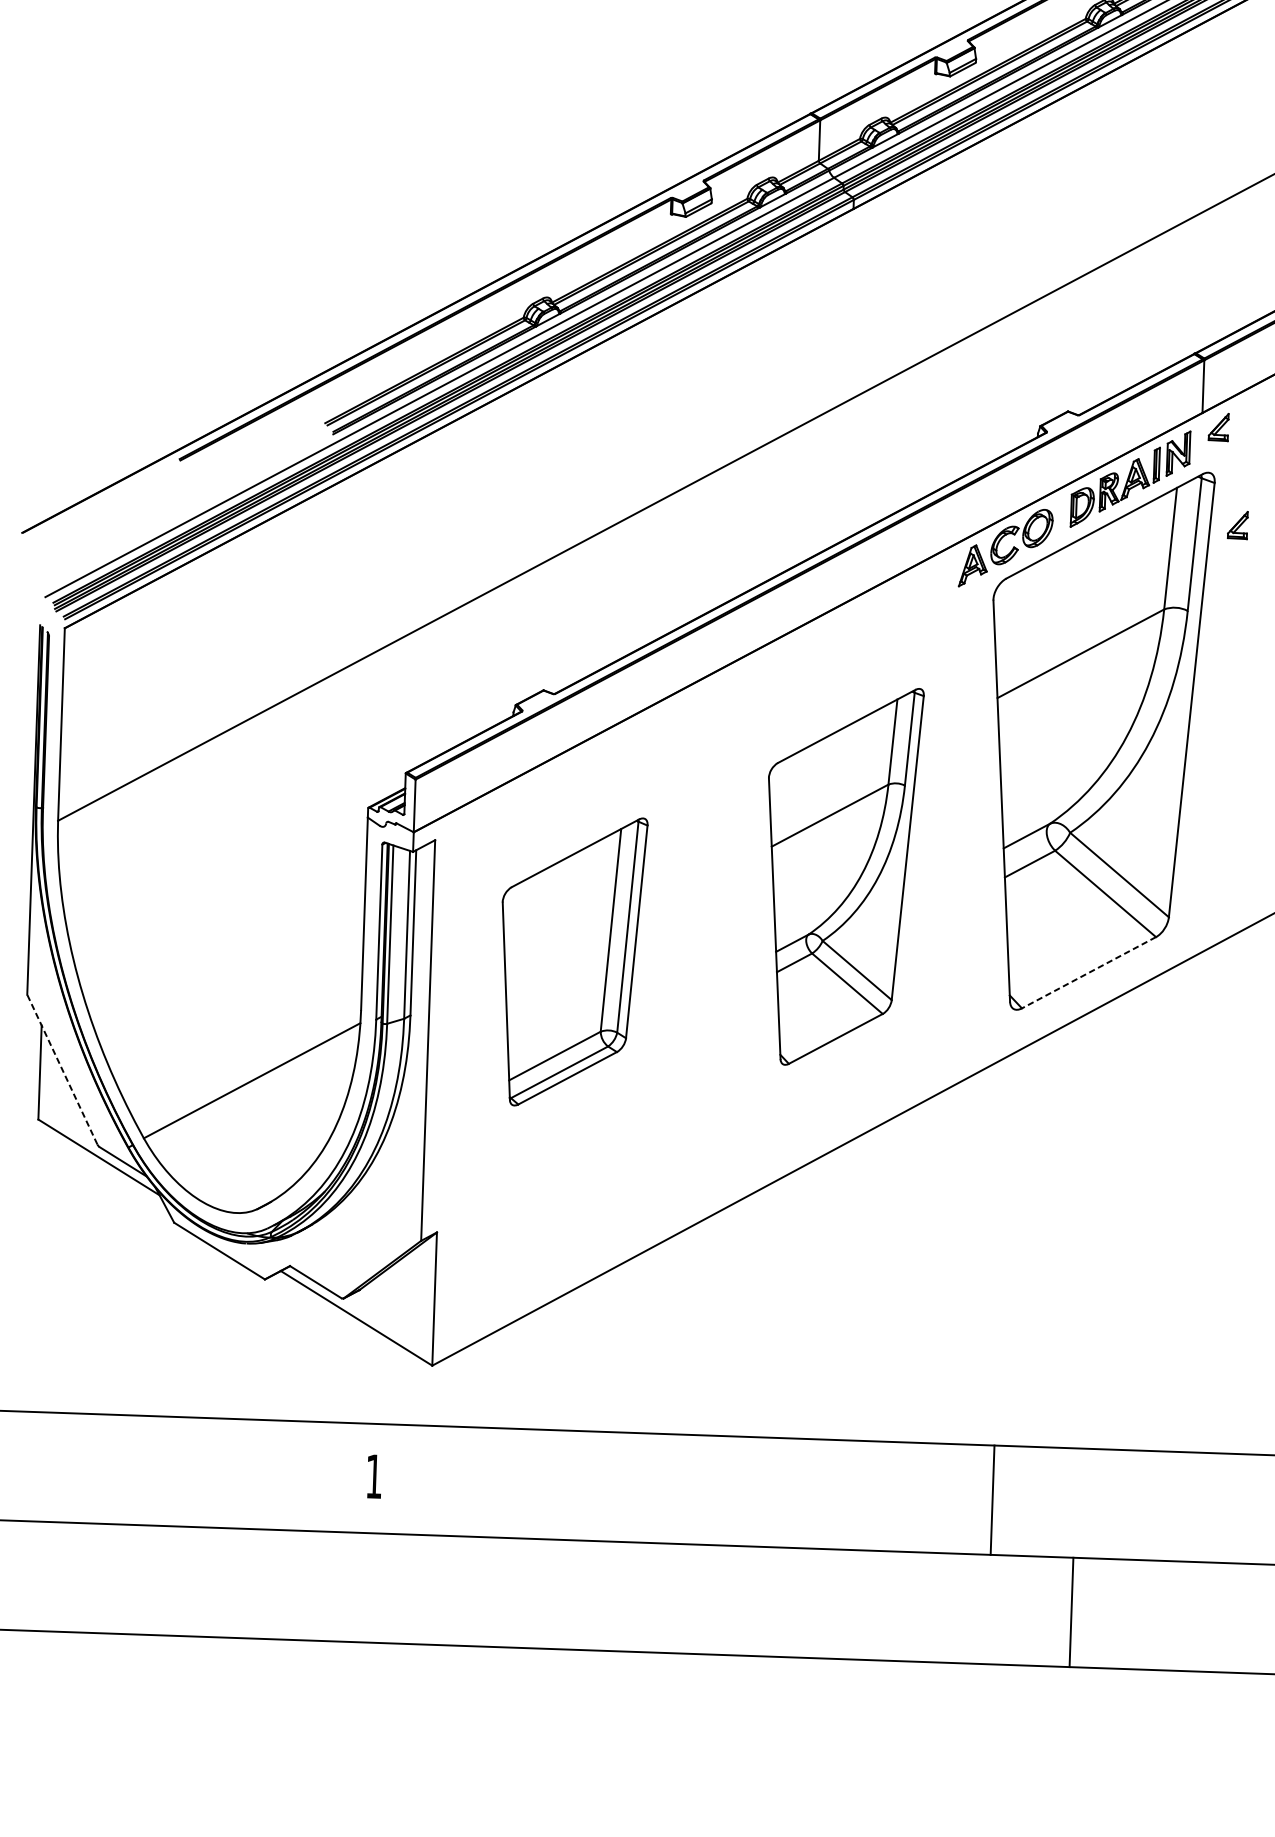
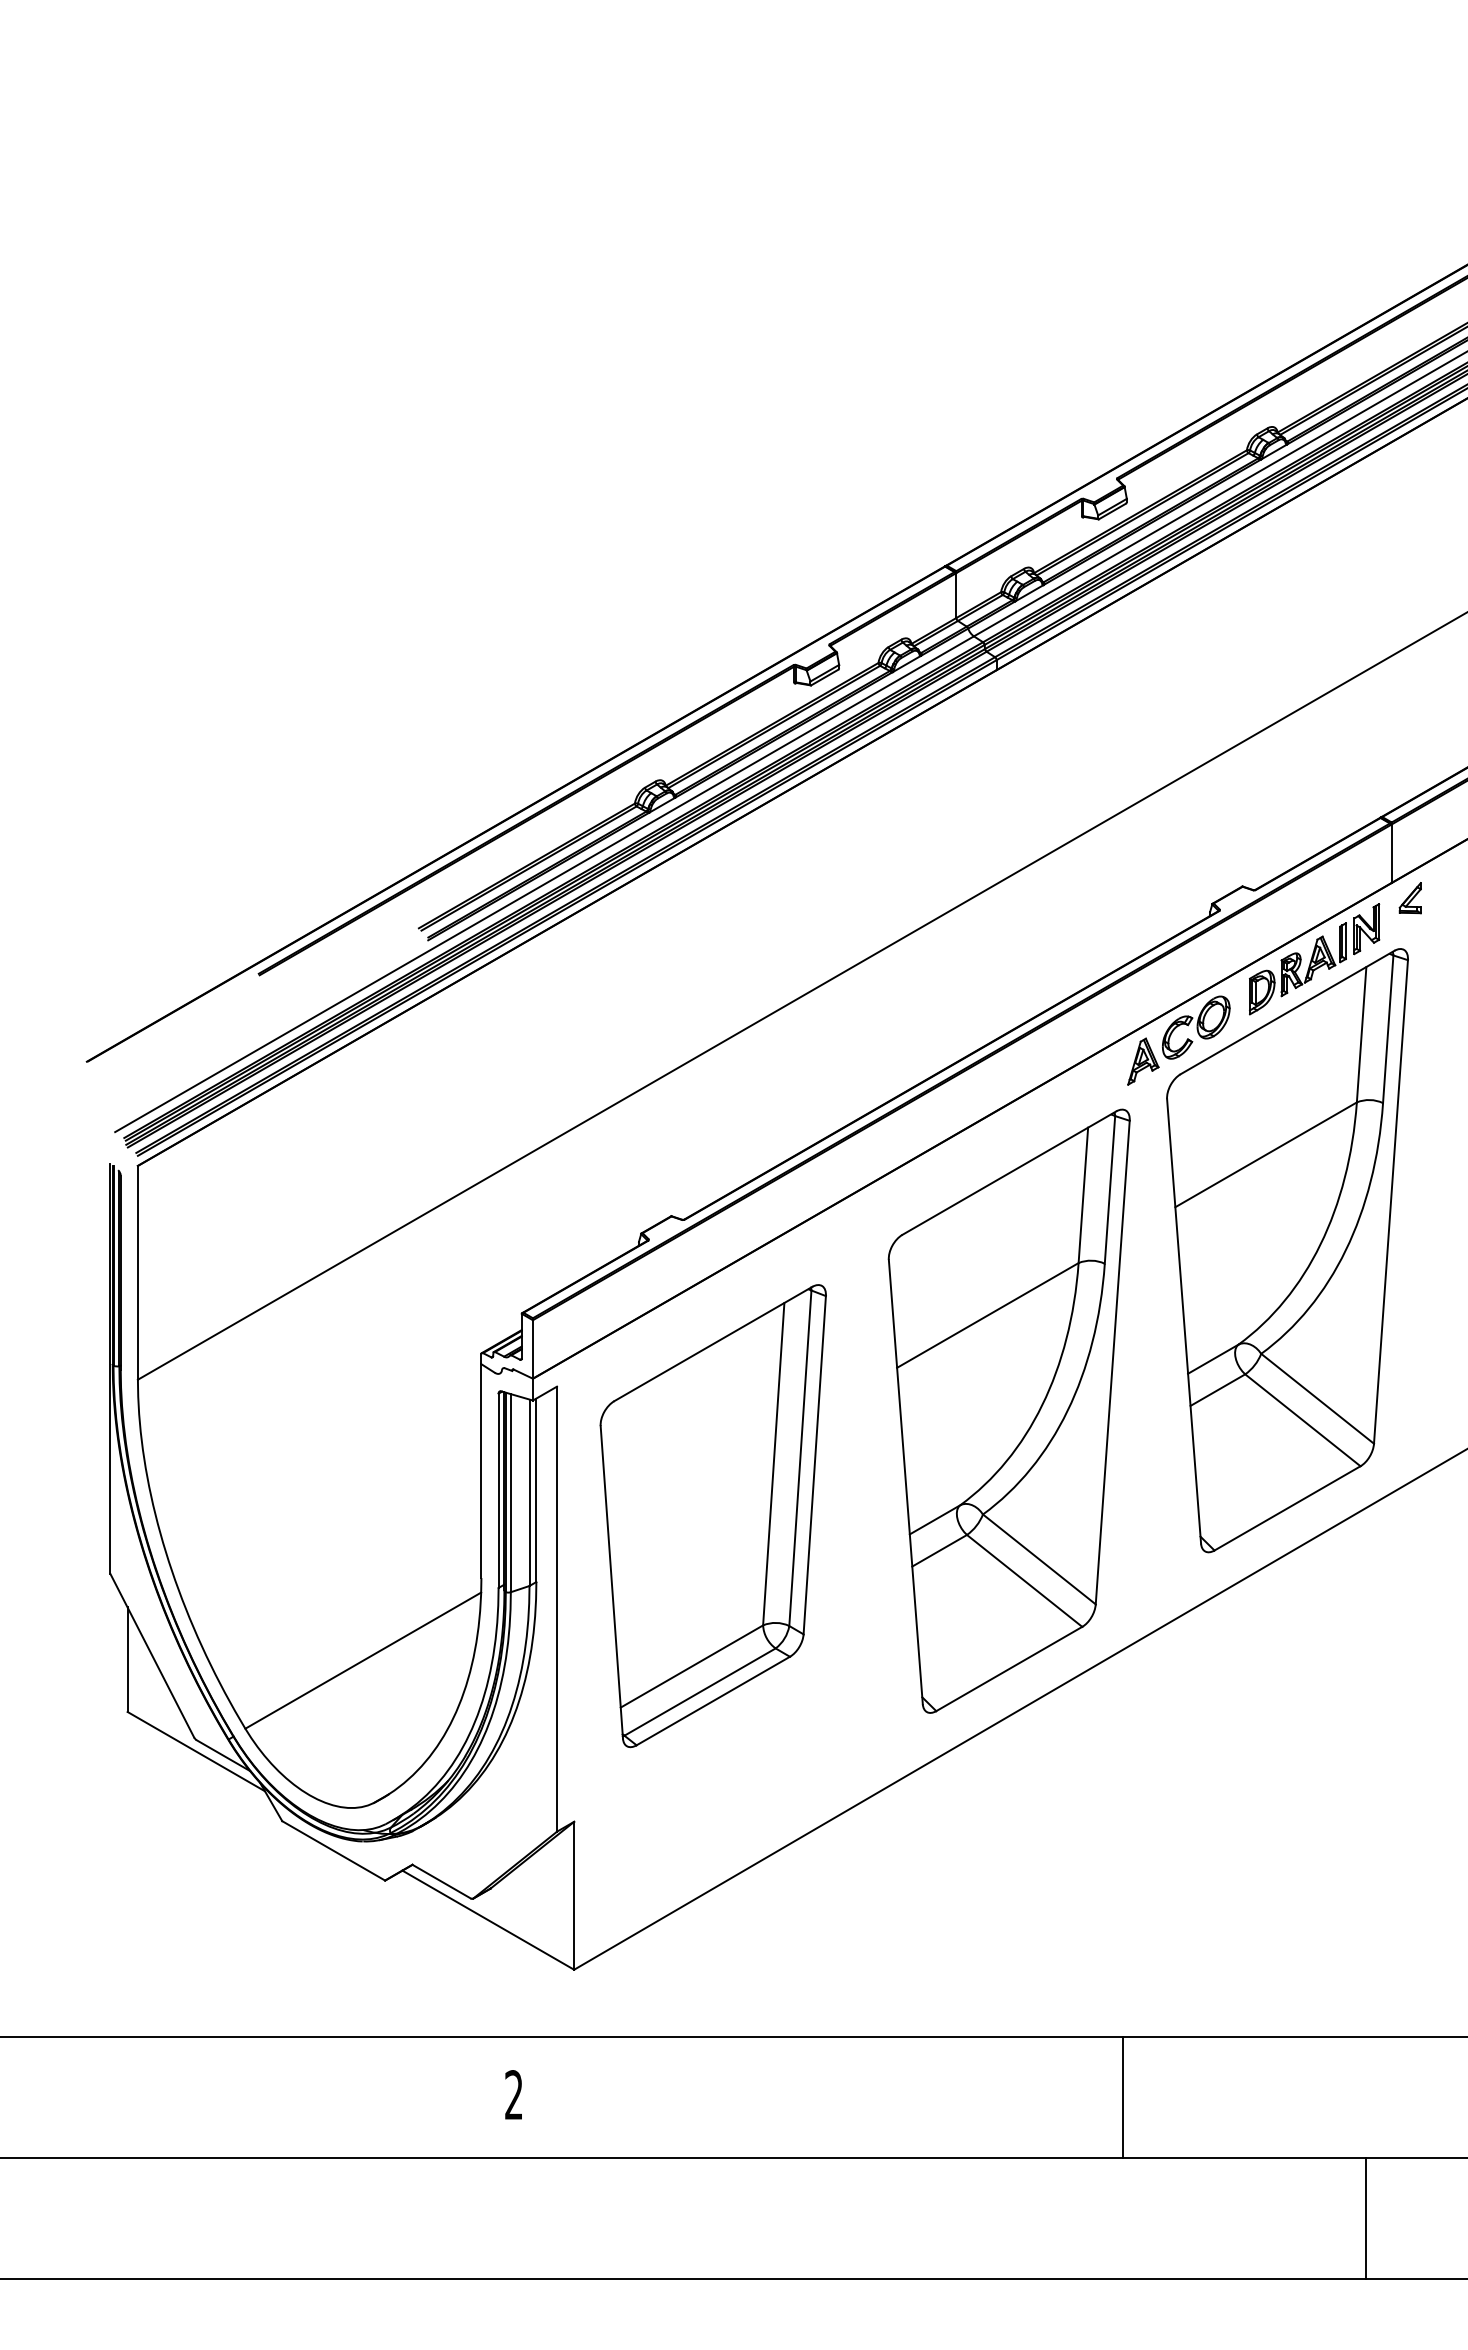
part: (1237, 525) -> (1434, 1006), removed
part: (840, 875) -> (1008, 1410), size x1.43
part: (571, 961) -> (712, 1516), size x1.43
line: (1088, 972) -> (1287, 1508), dashed -> solid
line: (62, 1069) -> (152, 1655), dashed -> solid
text: (373, 1476) -> (513, 2094), 1 -> 2
line: (992, 1500) -> (1122, 2097), moved
line: (1071, 1612) -> (1365, 2218), moved

